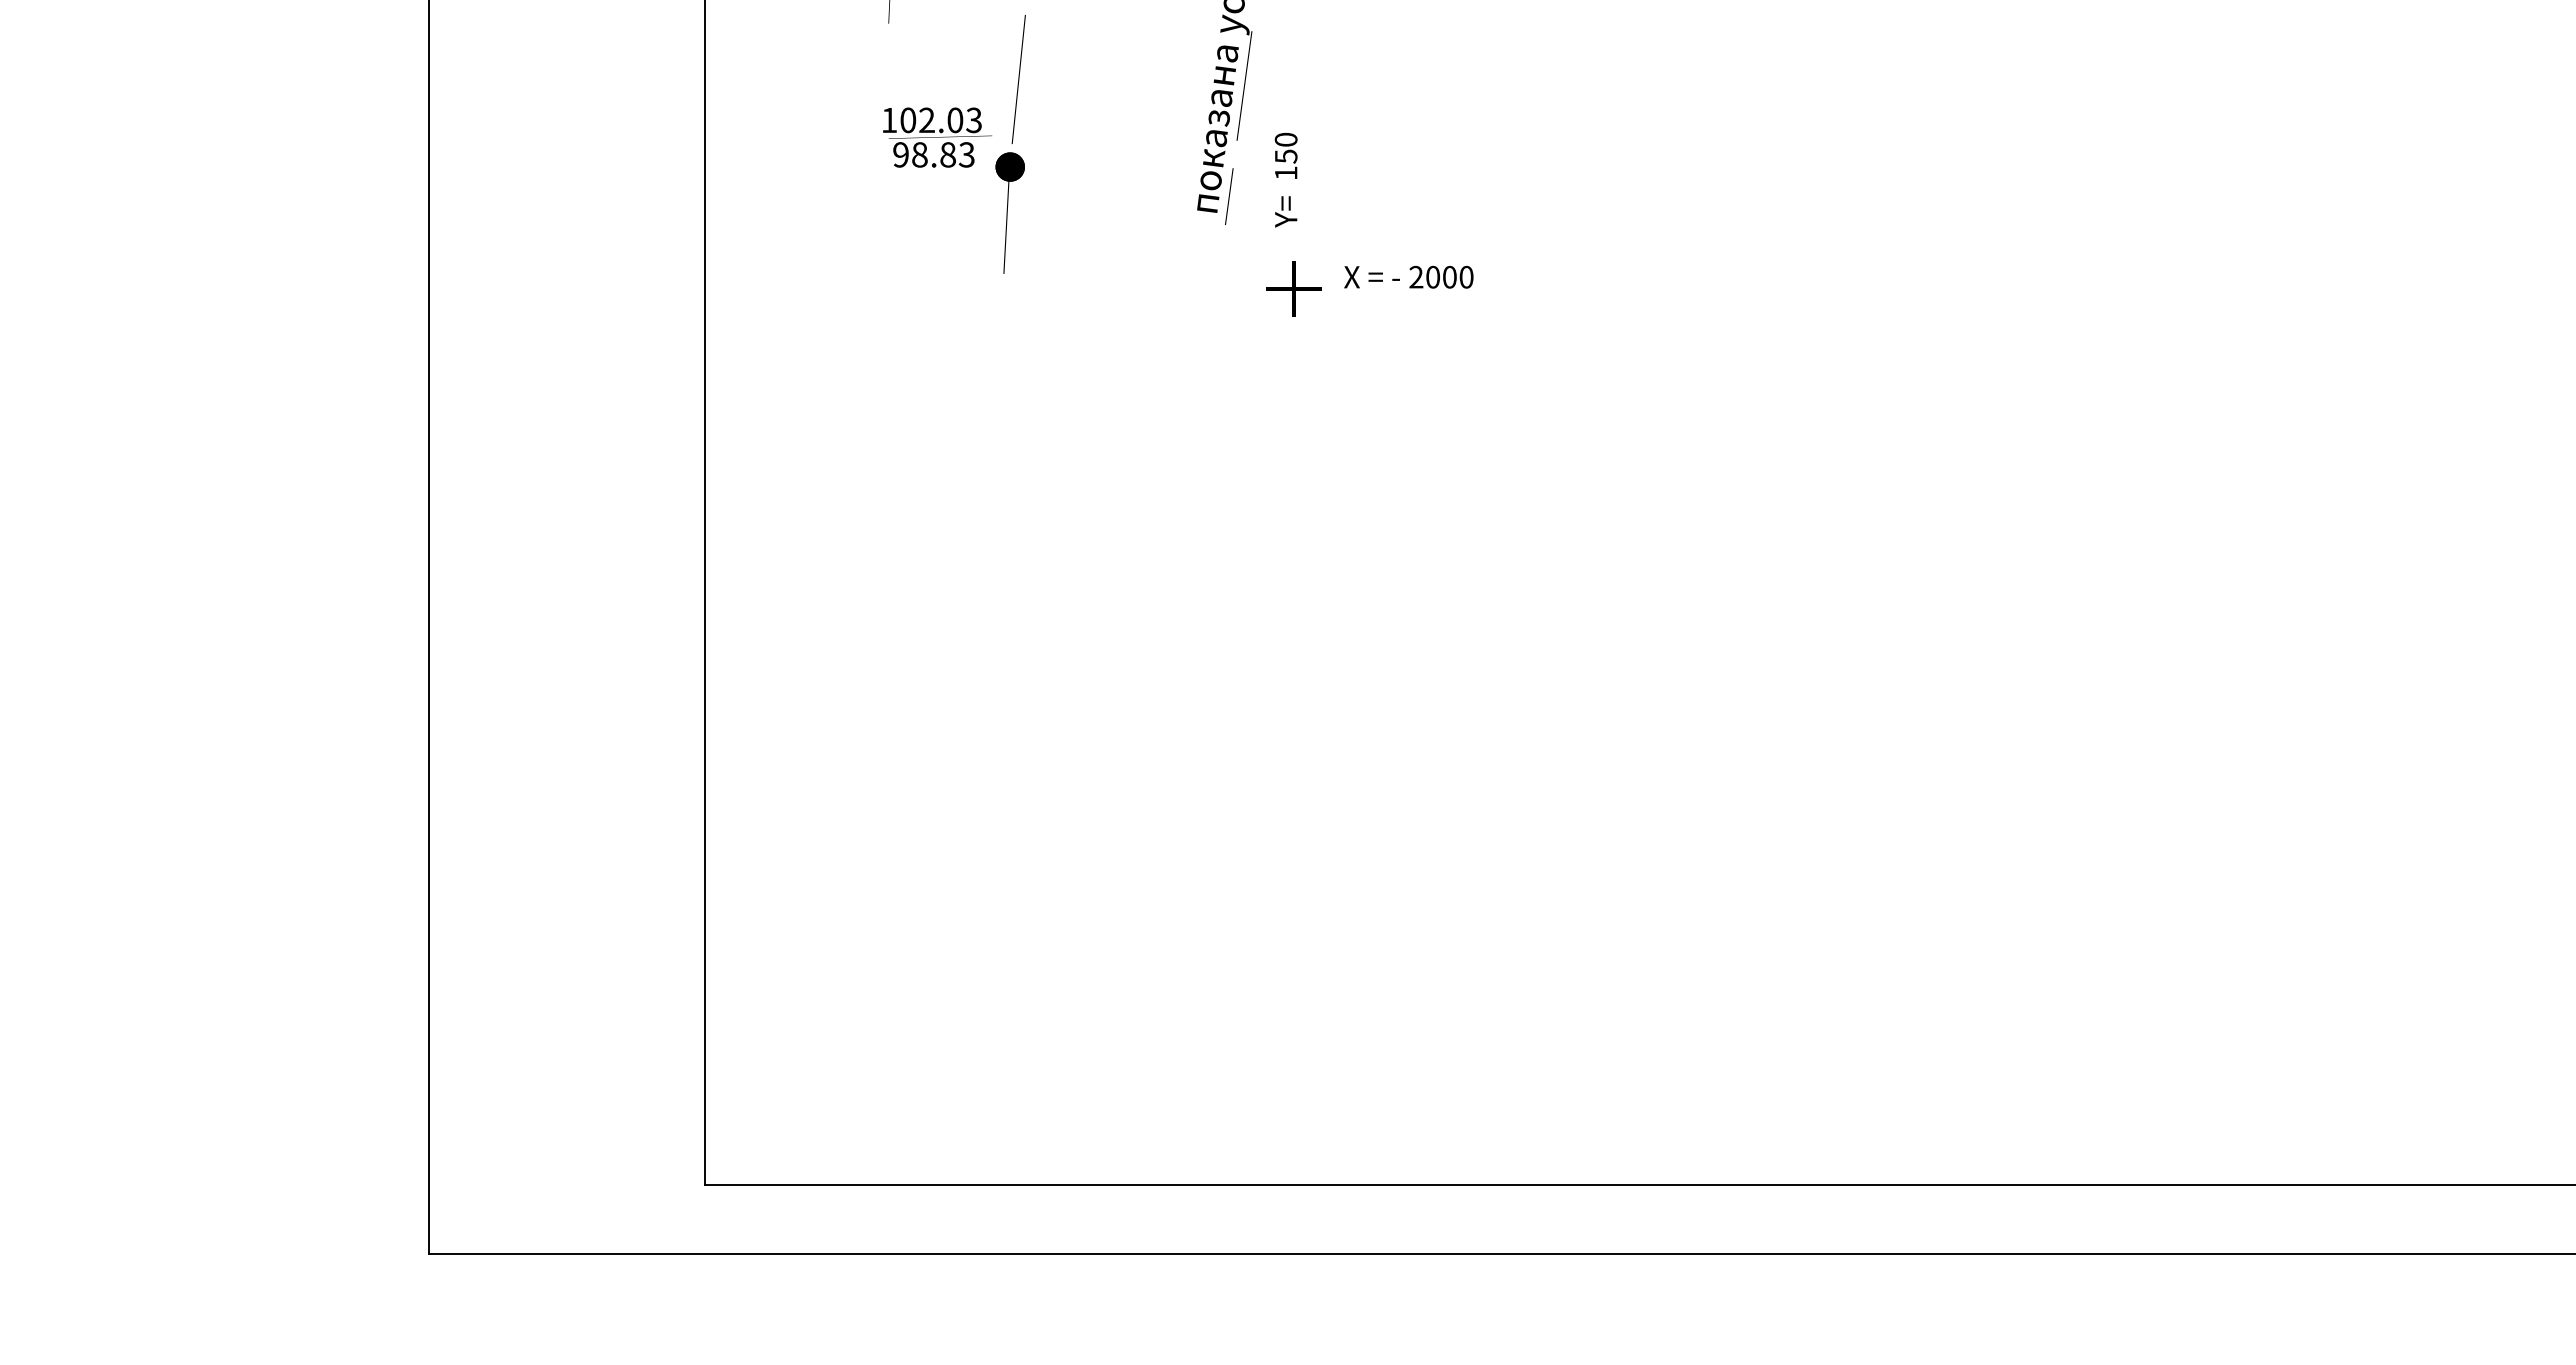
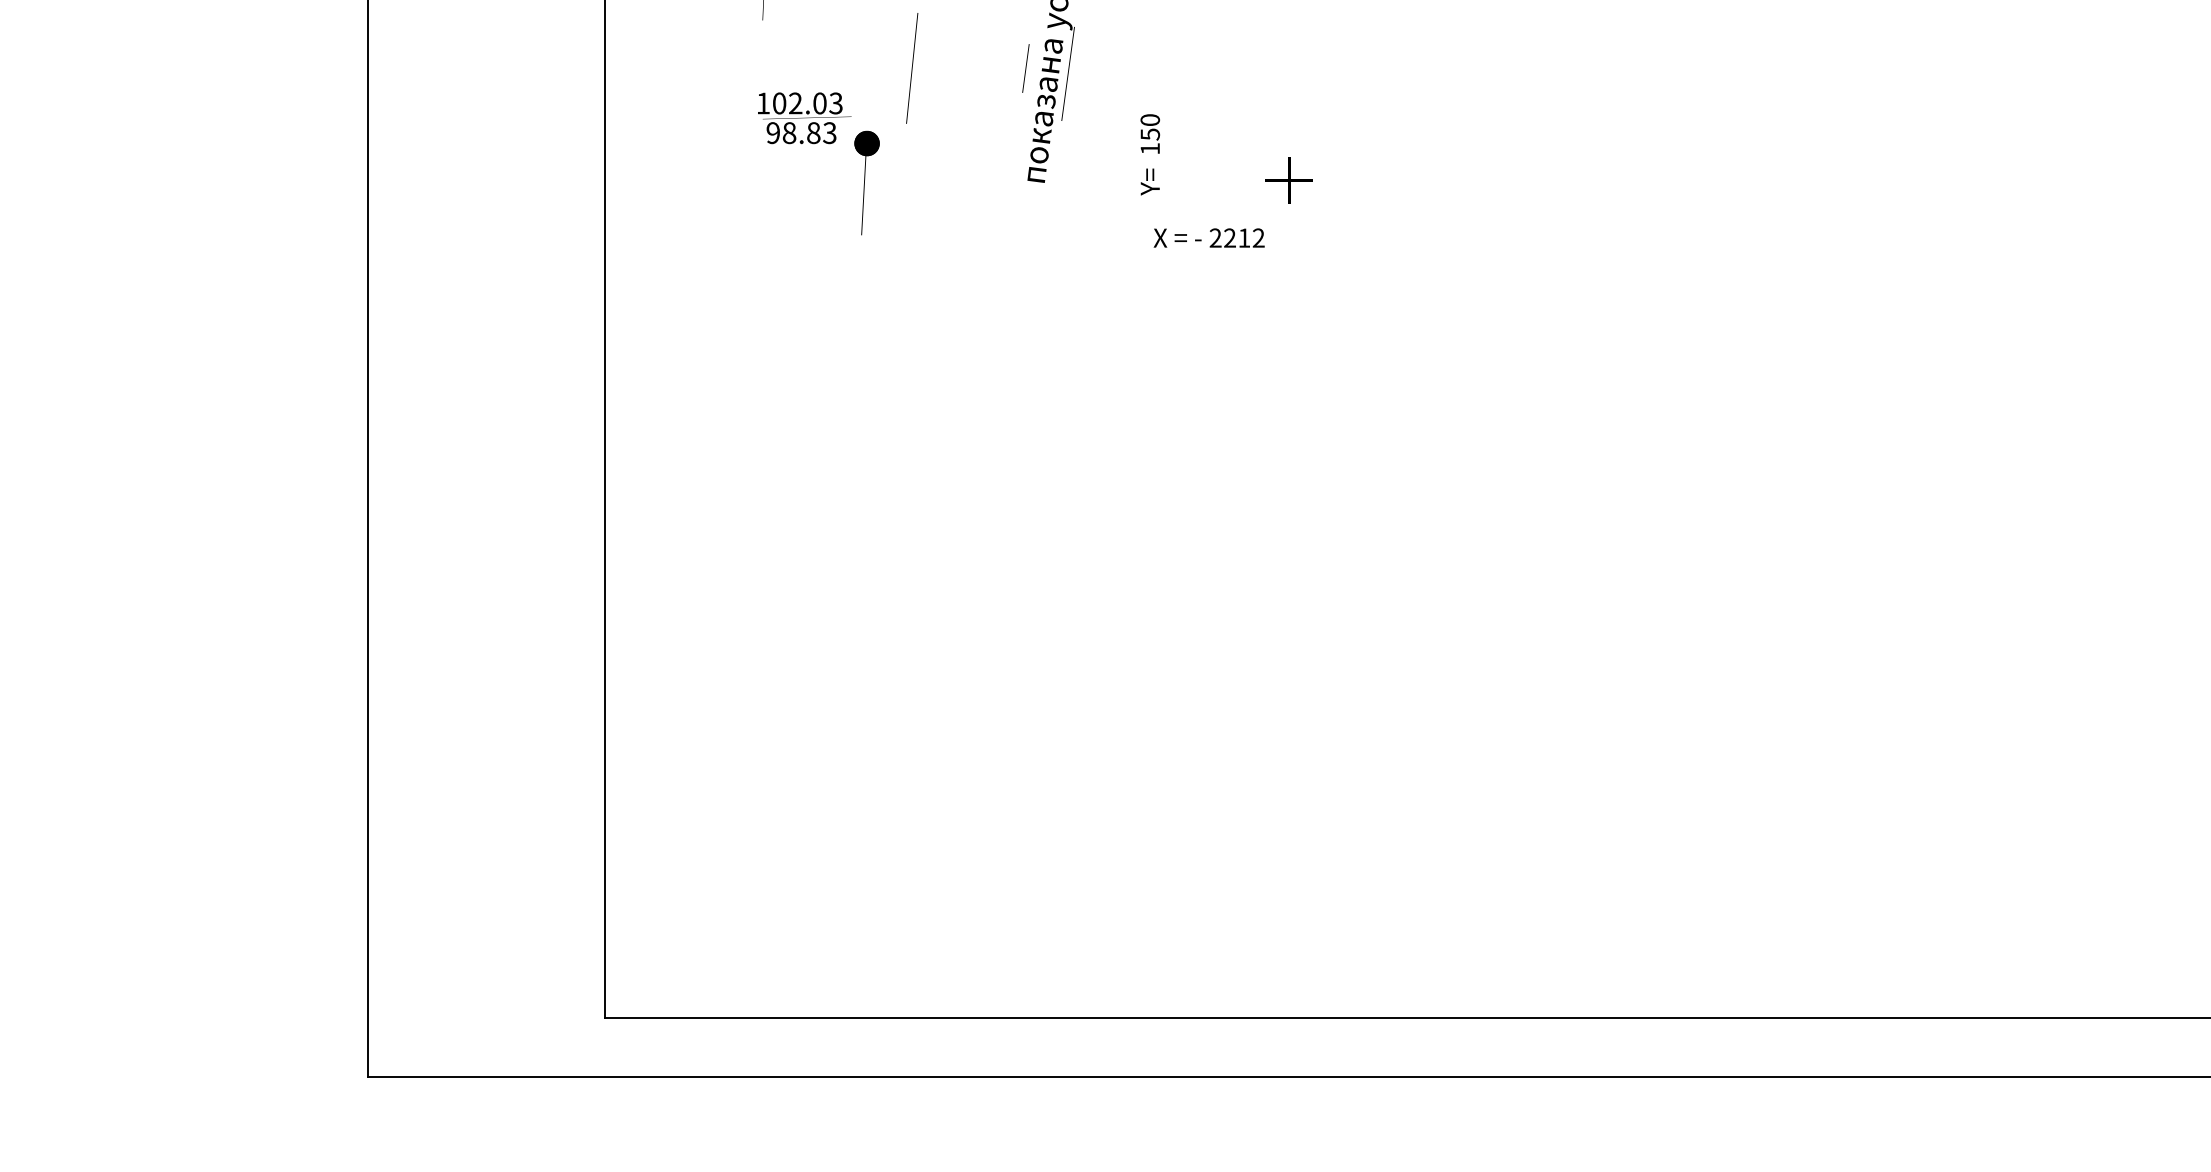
line: (1018, 79) -> (911, 68), moved
text: (1285, 180) -> (1149, 155), moved
line: (1229, 196) -> (1026, 68), moved
text: (1449, 276) -> (1244, 237), 2000 -> 2212
part: (1293, 288) -> (1288, 179), moved

